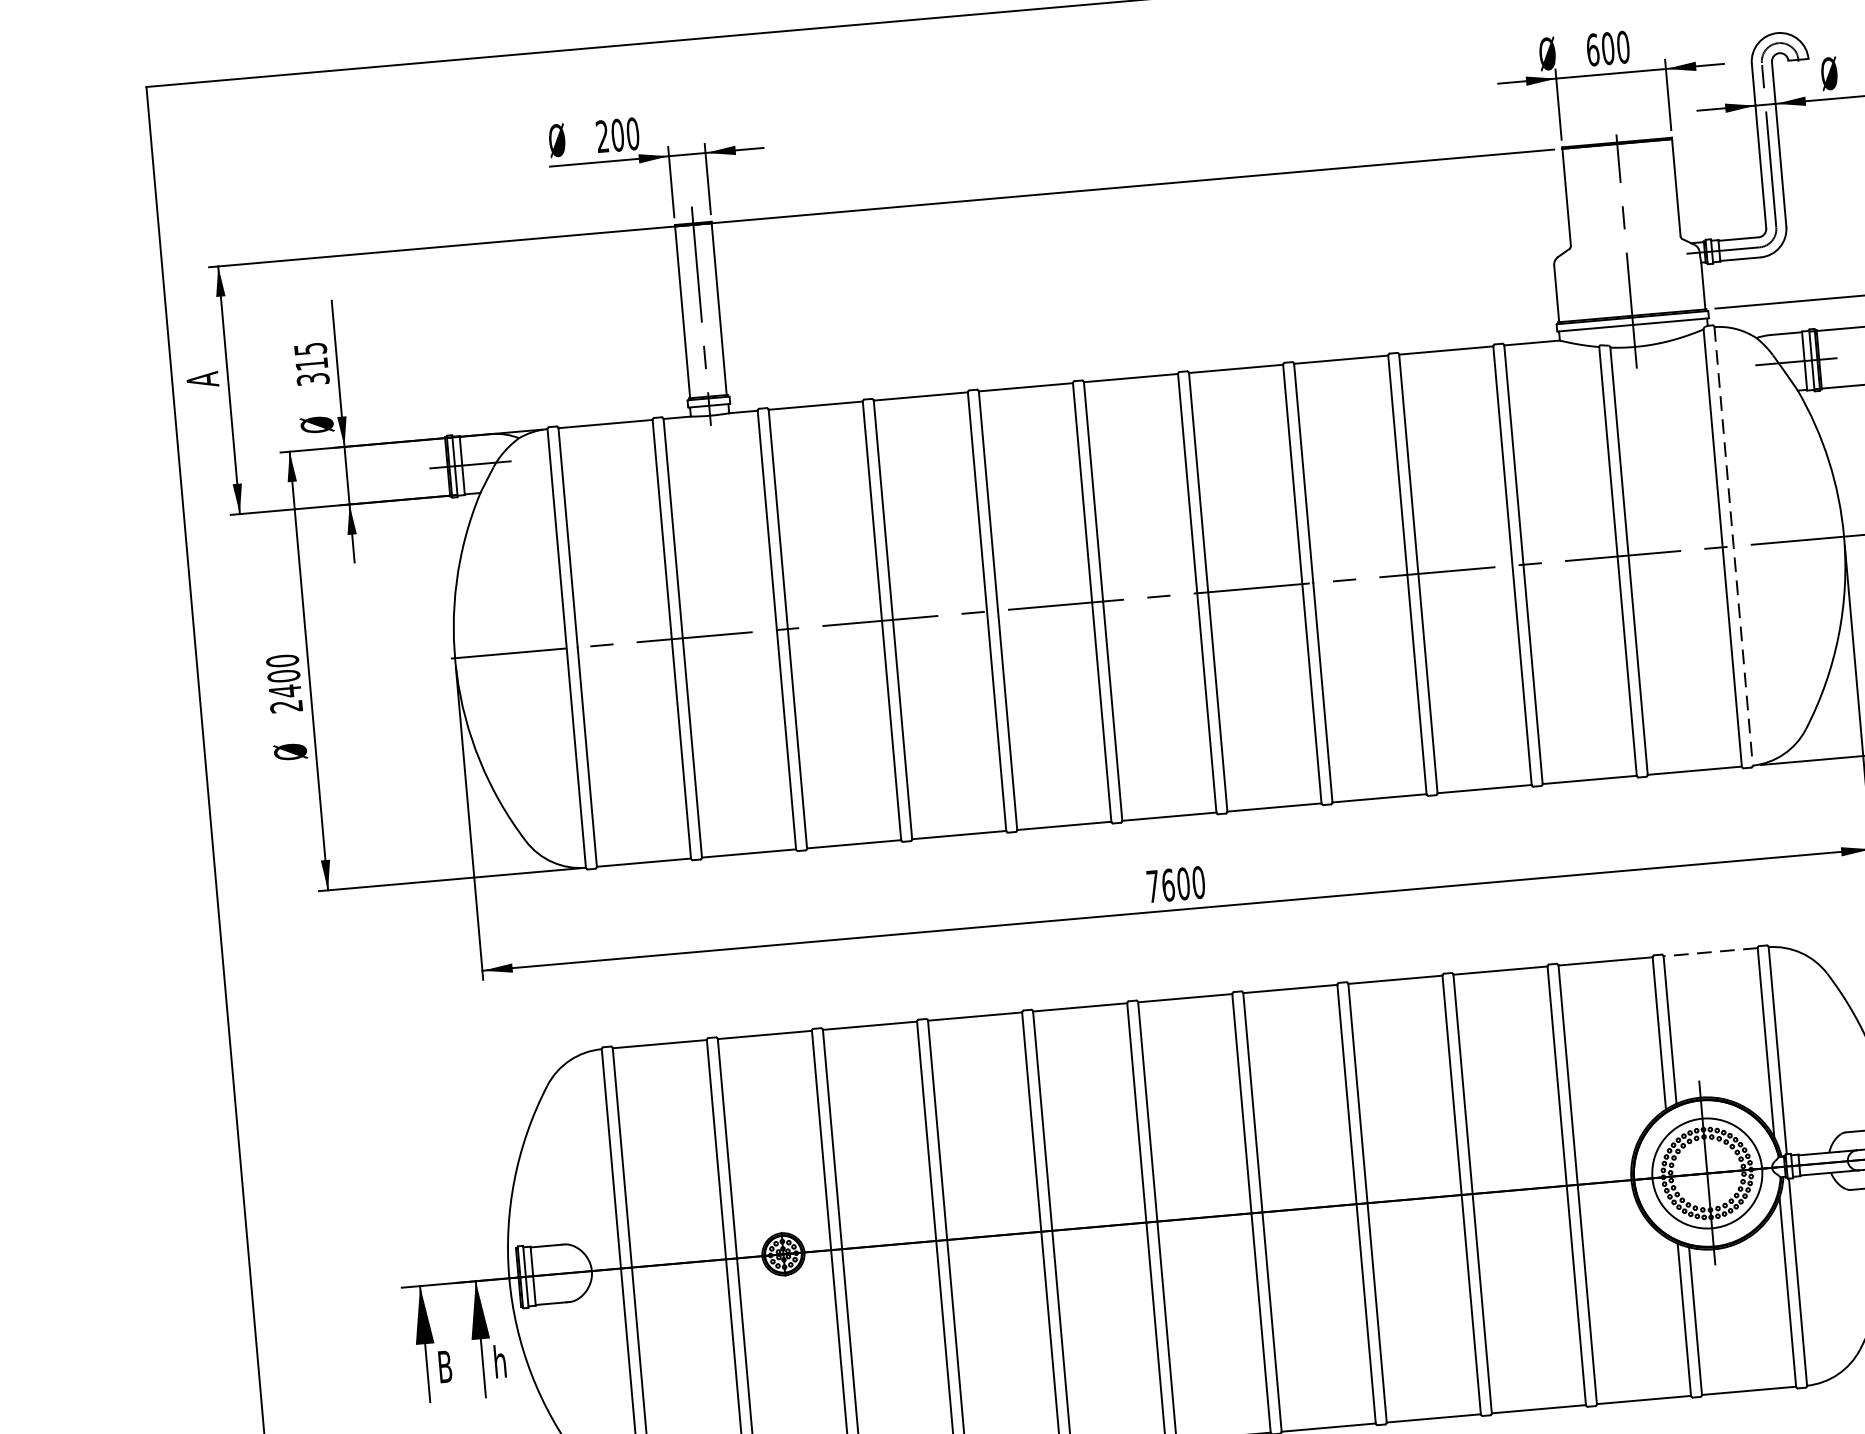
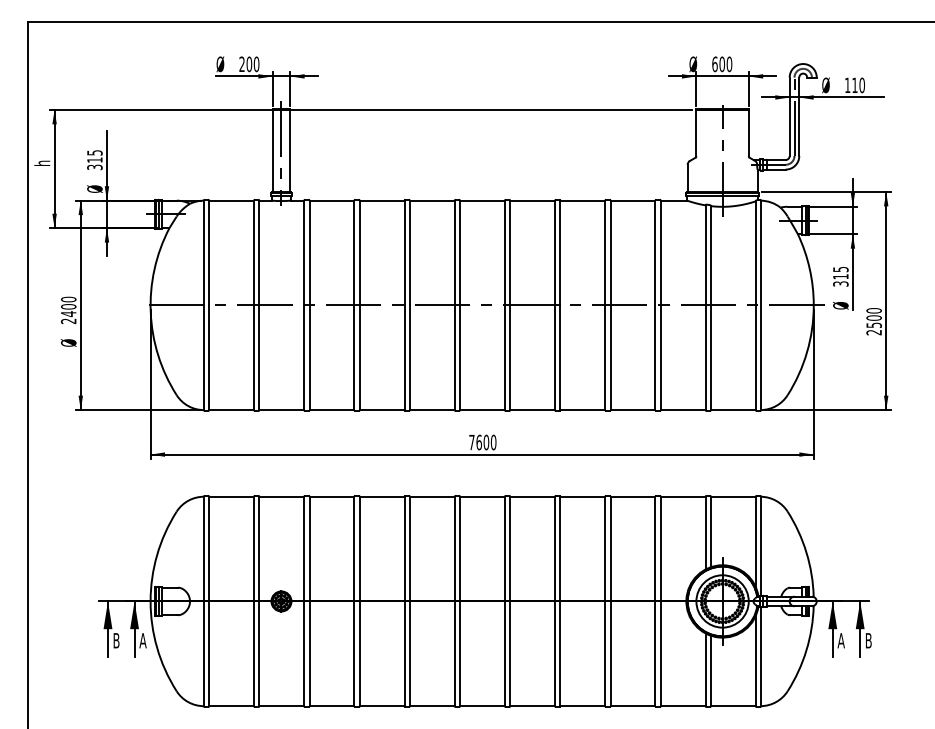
text: (202, 378) -> (42, 162), A -> h
line: (1734, 546) -> (761, 305), dashed -> solid
line: (1708, 951) -> (732, 496), dashed -> solid
text: (499, 1361) -> (142, 640), h -> A

